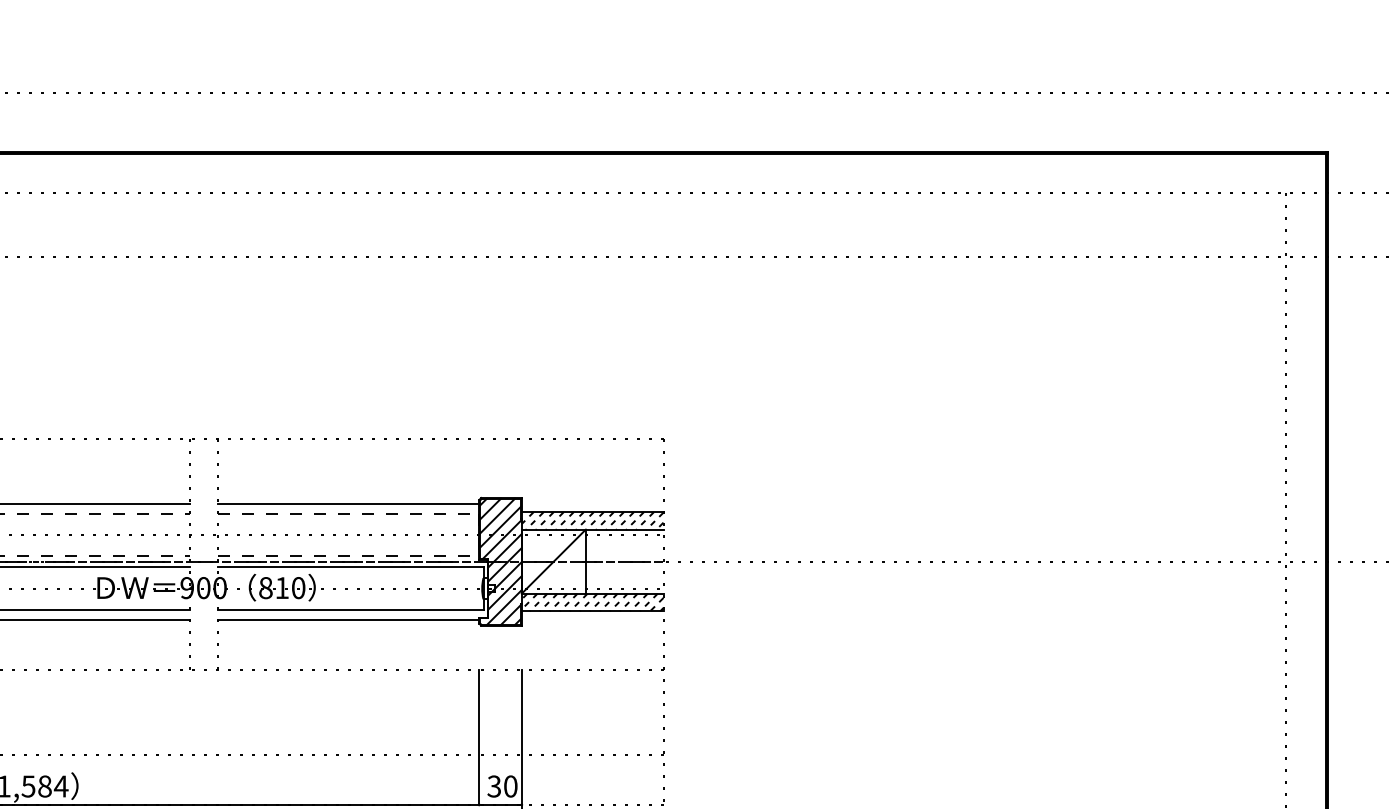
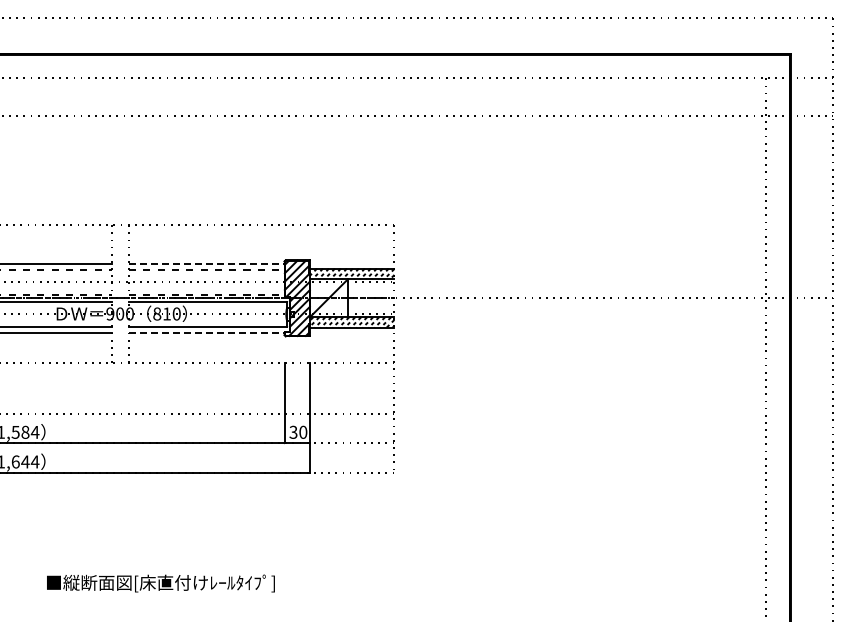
line: (348, 503) -> (206, 263), solid -> dashed
line: (348, 620) -> (206, 333), solid -> dashed

